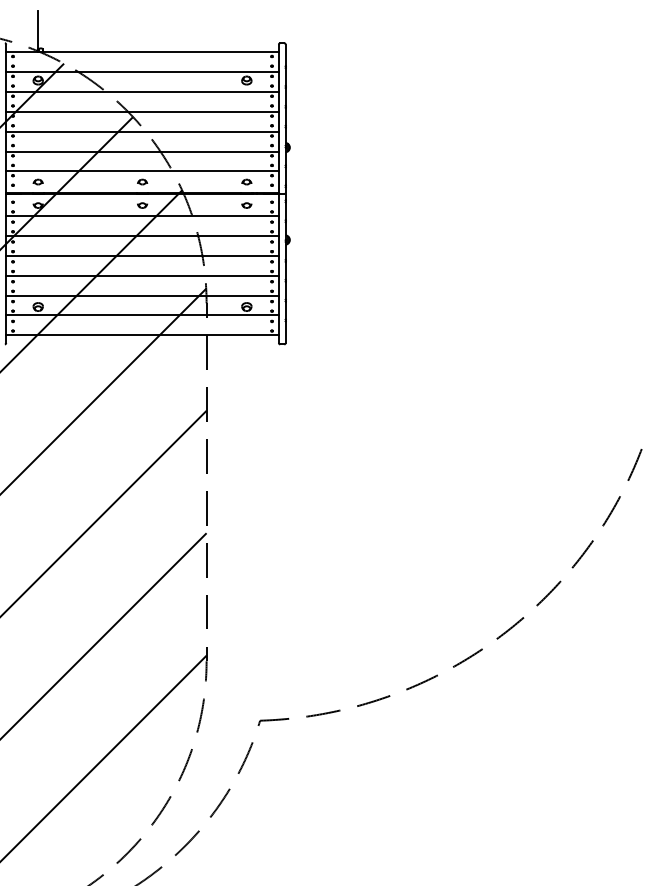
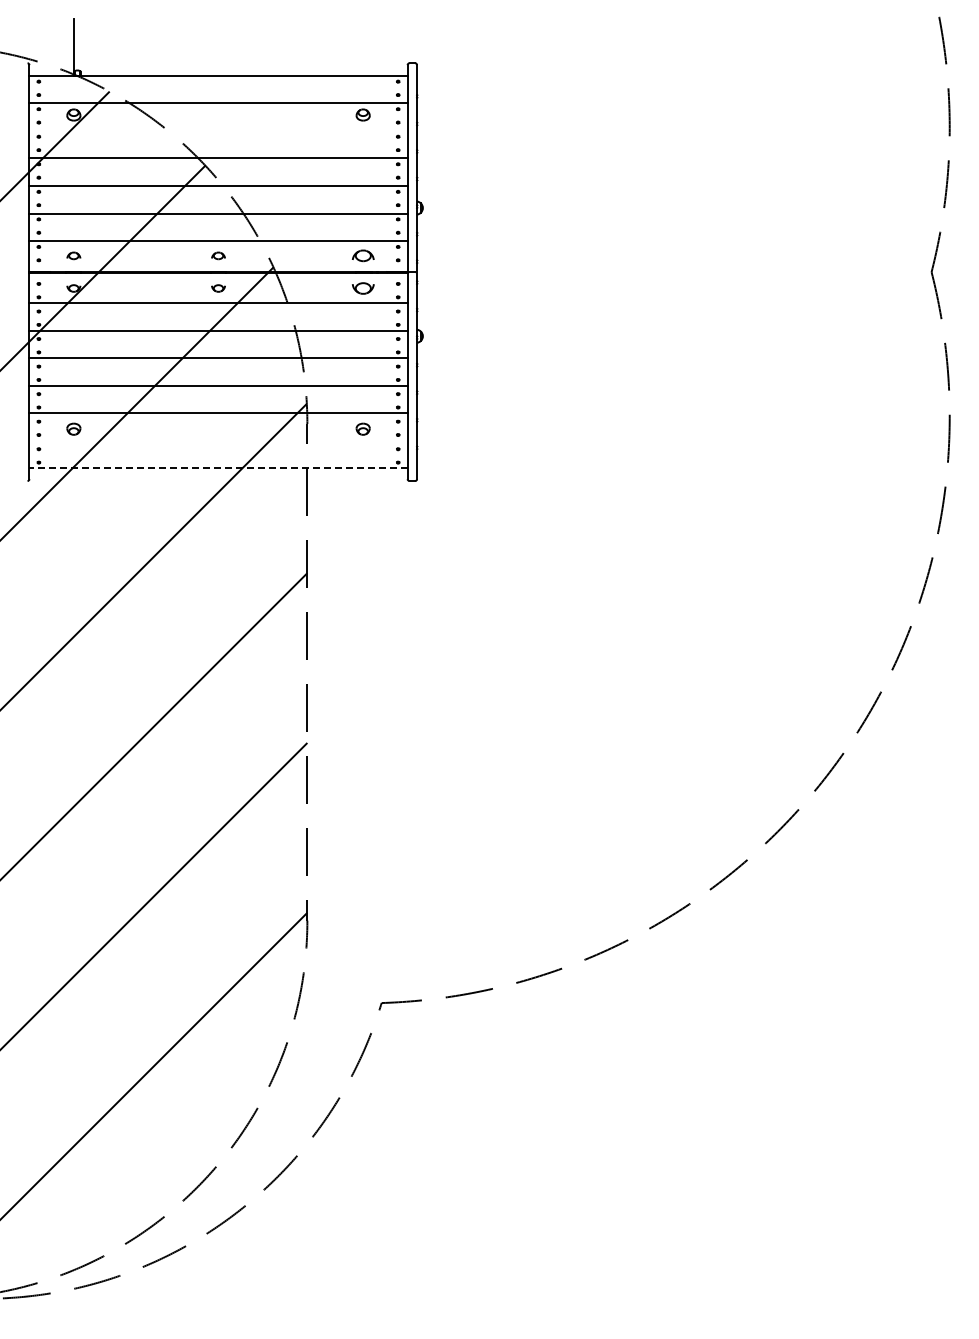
line: (142, 91) -> (218, 130), removed
part: (246, 181) -> (362, 255), size x1.6
part: (246, 205) -> (362, 288), size x1.6
line: (142, 315) -> (218, 440), removed
line: (142, 335) -> (218, 468), solid -> dashed

